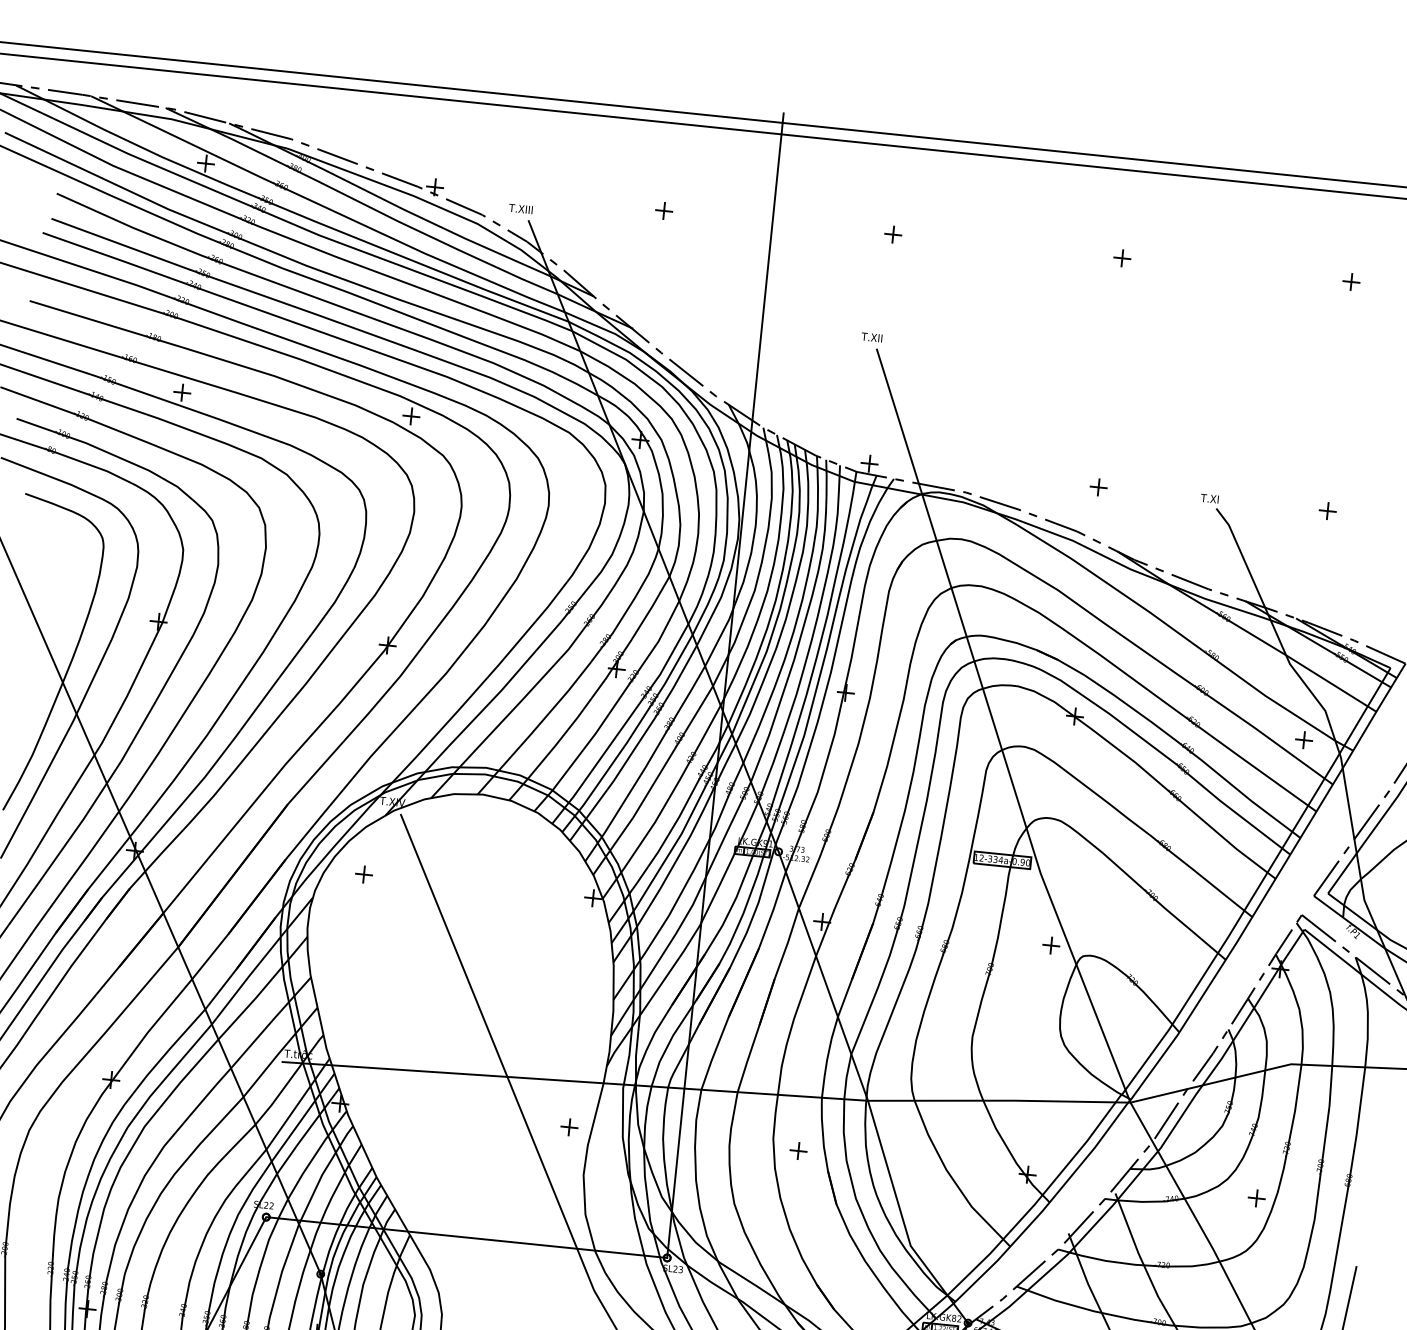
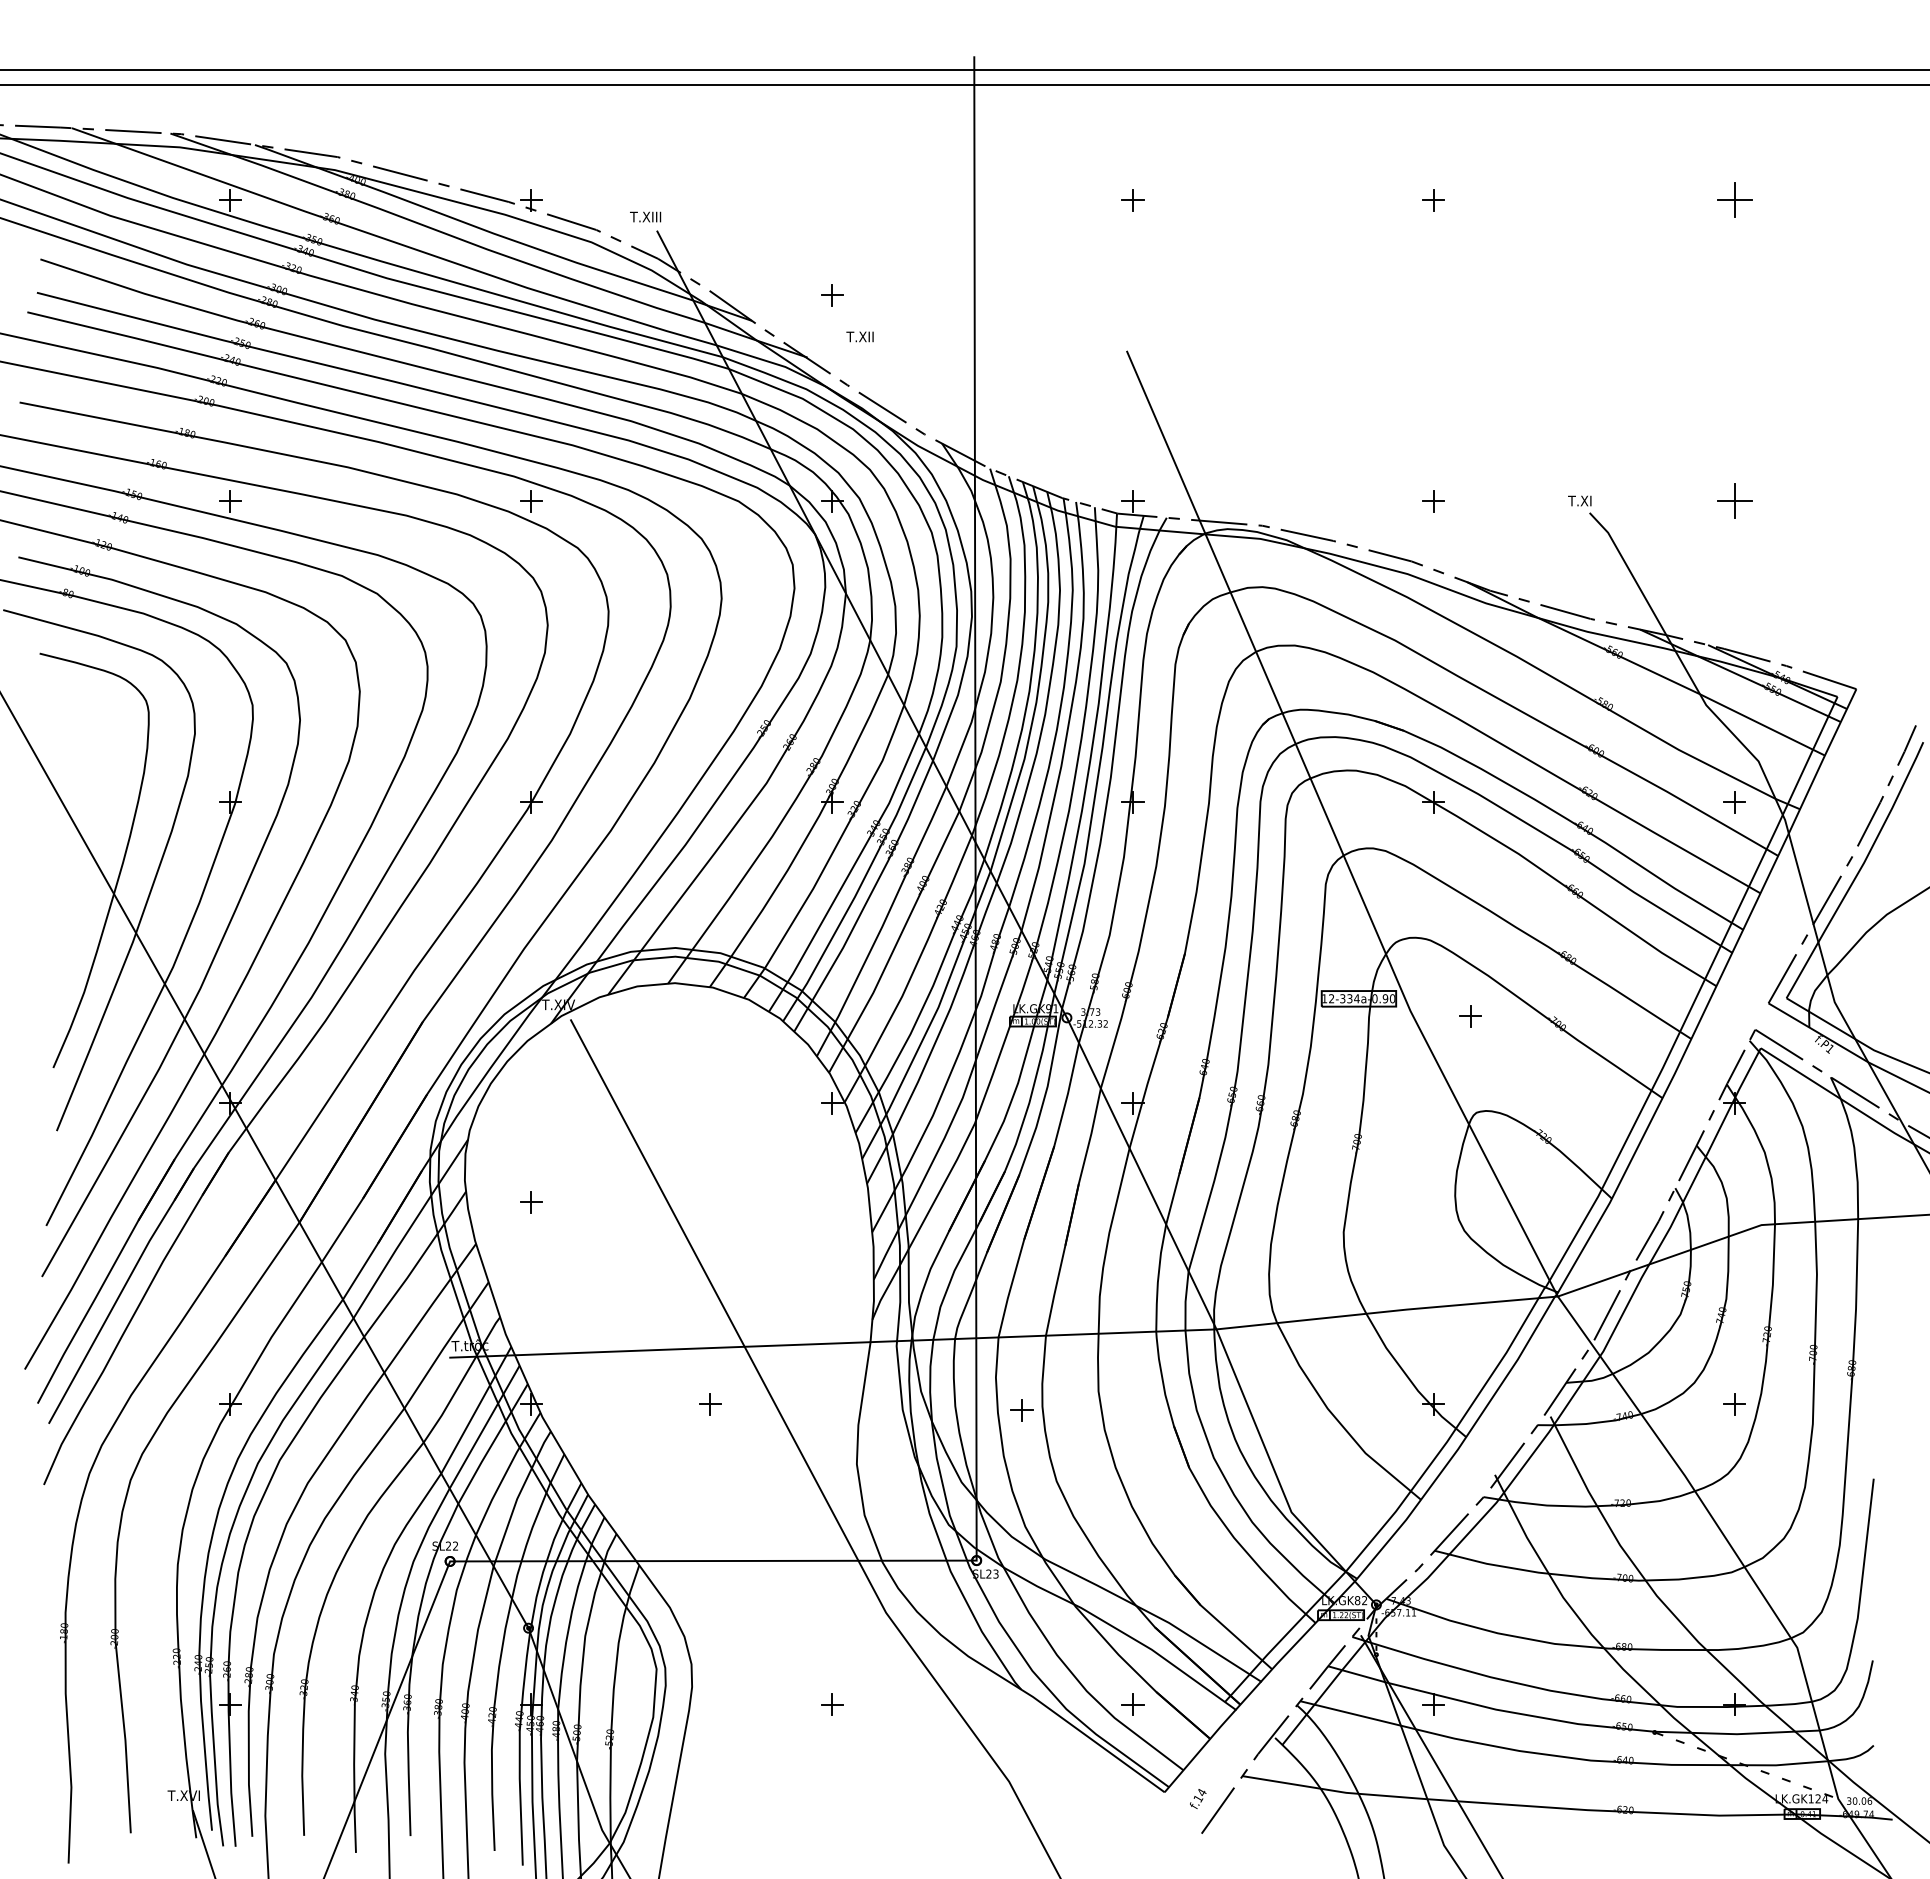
part: (664, 211) -> (832, 295), moved
part: (1351, 282) -> (1734, 200), size x1.6
text: (871, 337) -> (859, 336), moved
part: (1327, 511) -> (1734, 501), size x1.6
part: (364, 874) -> (531, 1202), moved
part: (1050, 945) -> (1470, 1016), moved
part: (569, 1127) -> (710, 1404), moved
part: (798, 1151) -> (1021, 1410), moved

